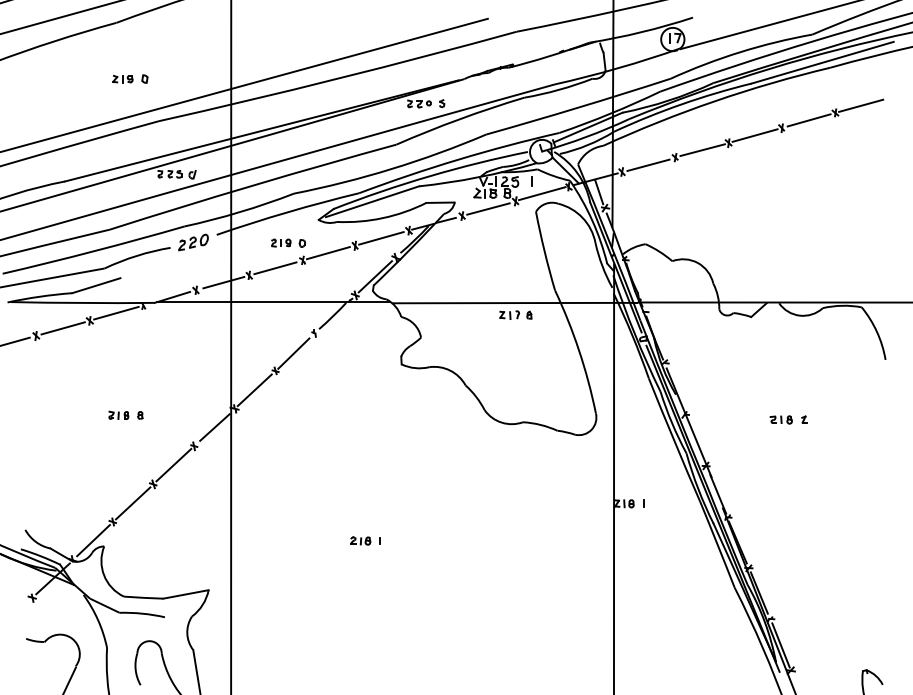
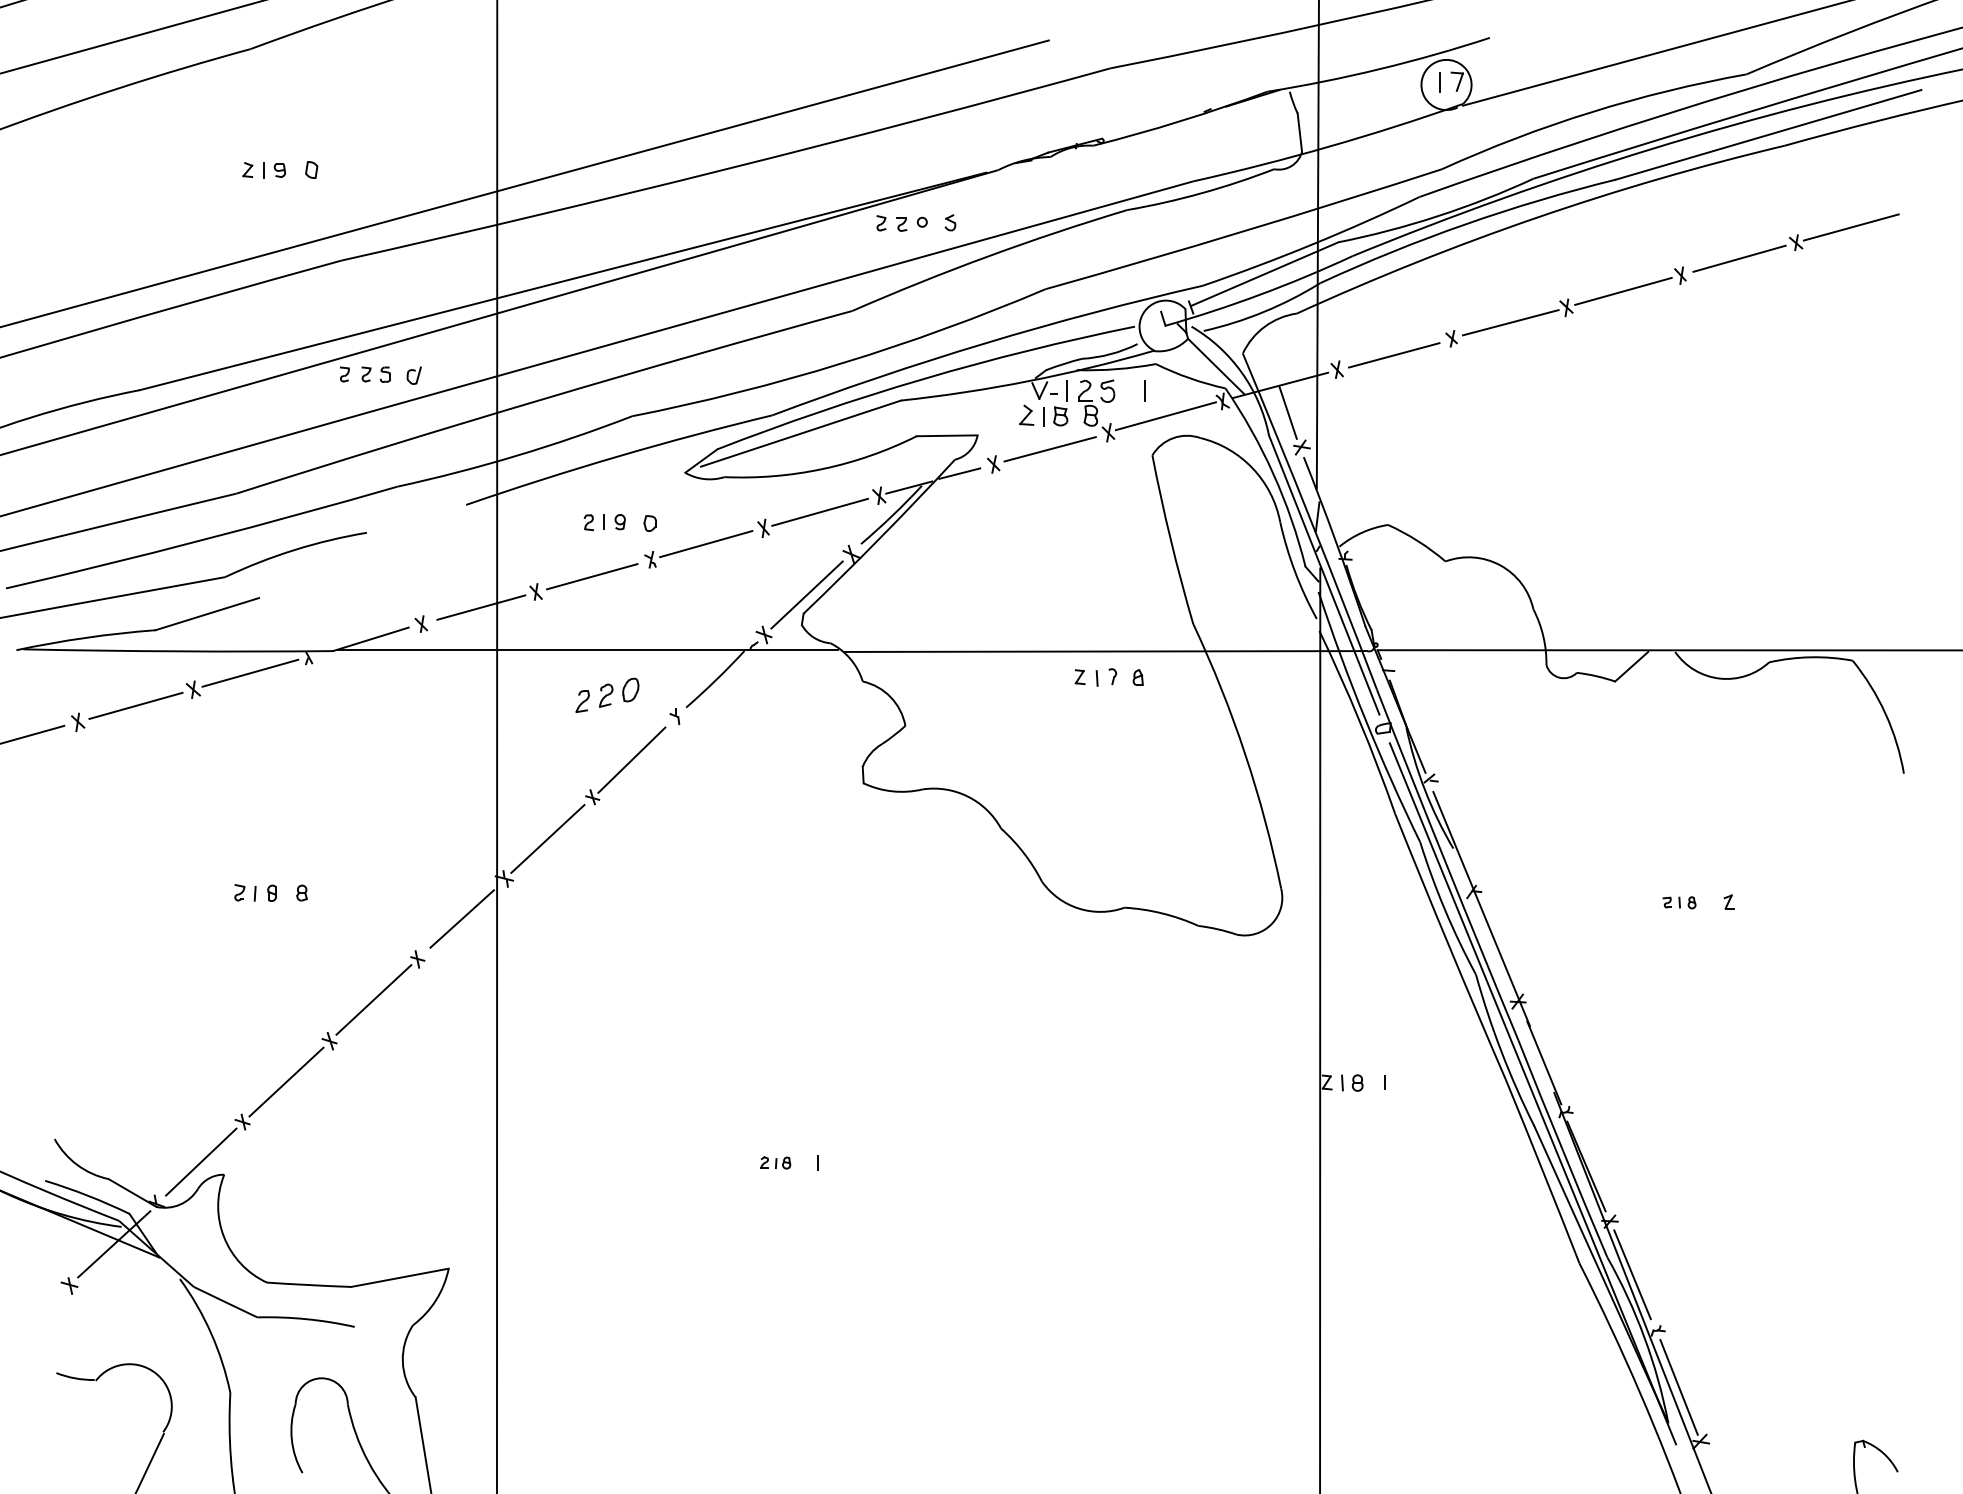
part: (193, 242) -> (607, 695), moved
part: (780, 419) -> (1678, 901), size x0.7
part: (360, 540) -> (775, 1161), size x0.7

